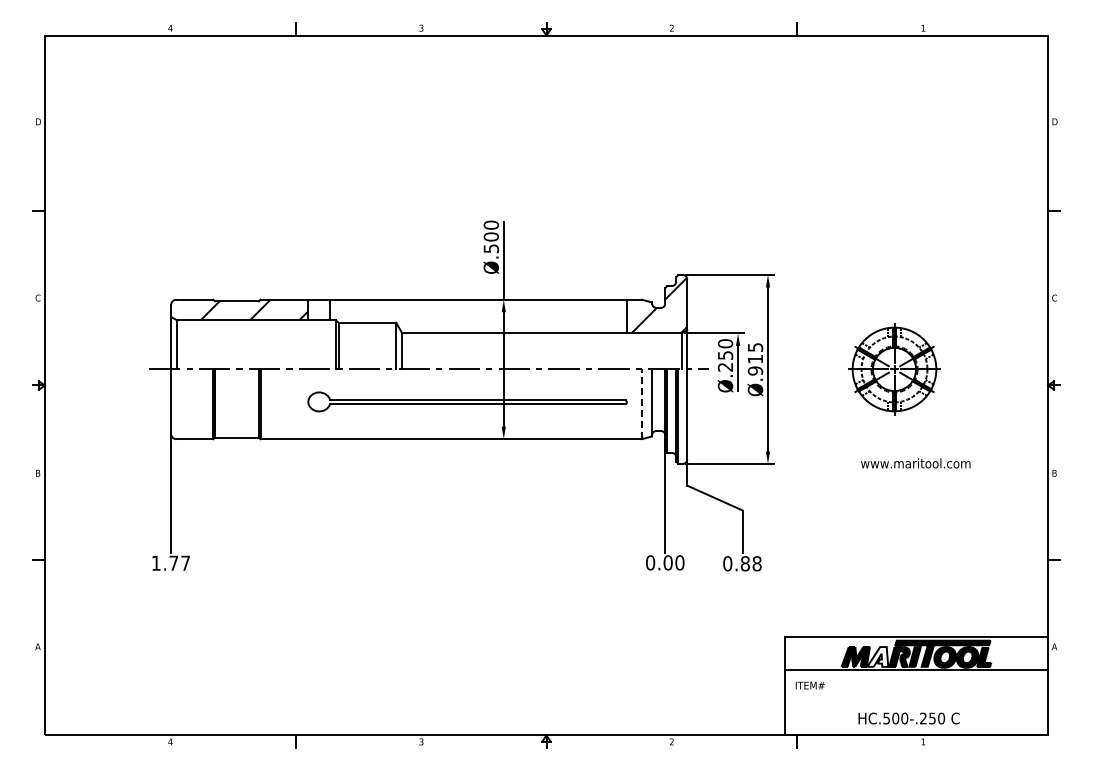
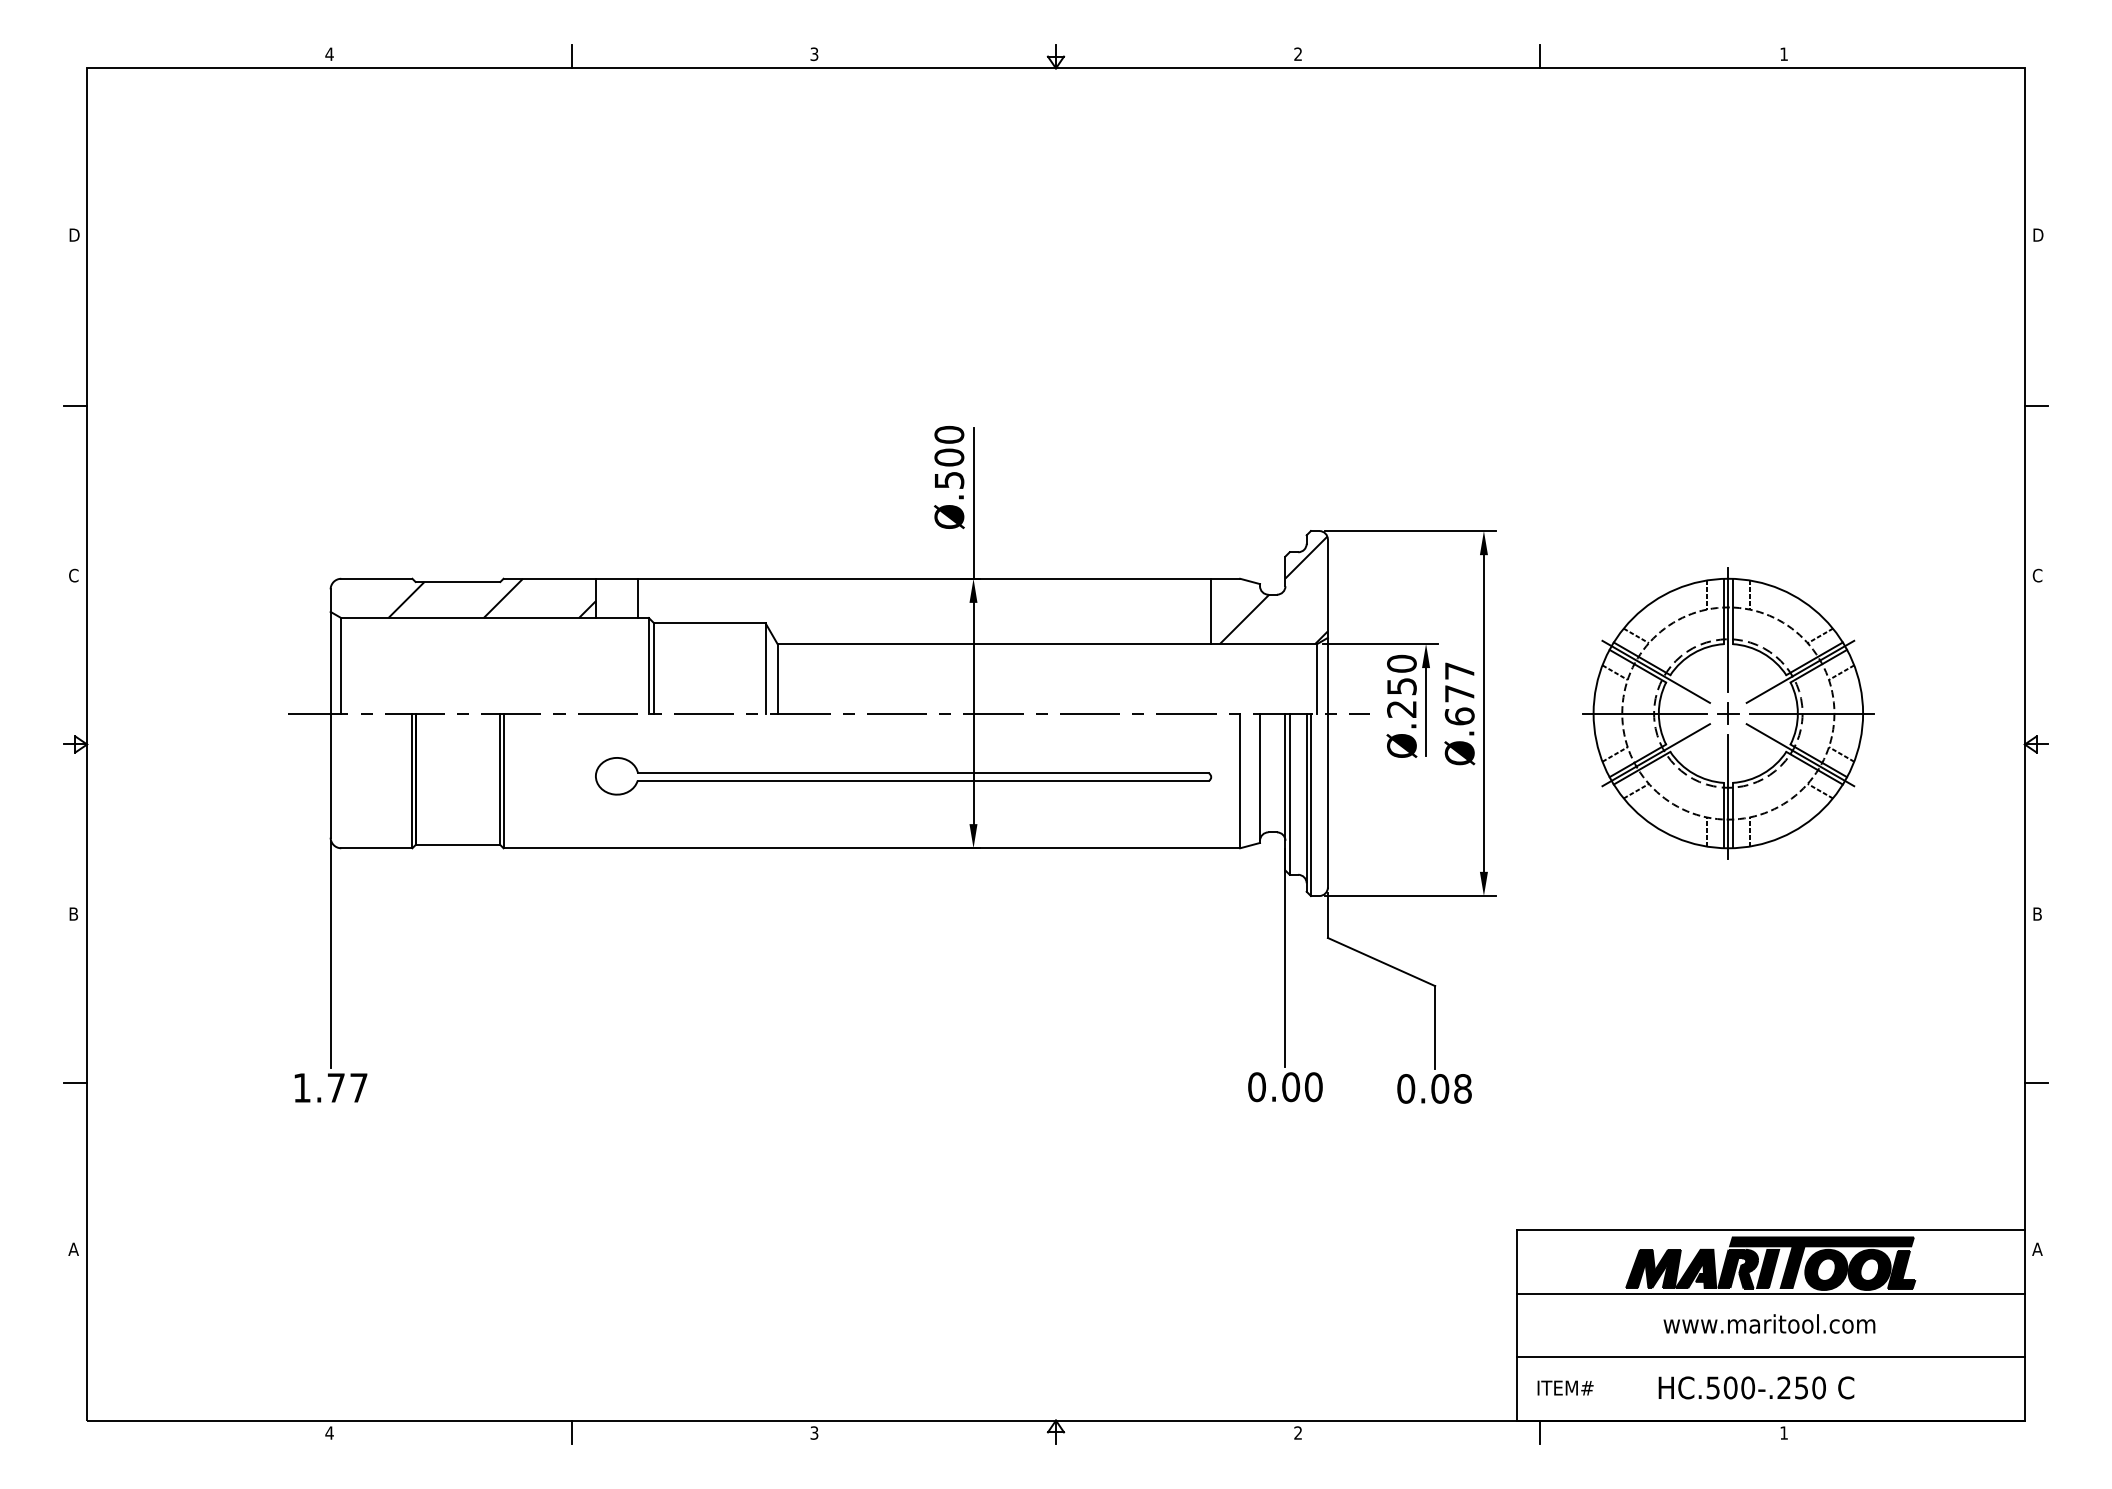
text: (755, 359) -> (1459, 694), Ø.915 -> Ø.677
part: (894, 369) -> (1728, 713), size x1.67
line: (641, 404) -> (1239, 781), dashed -> solid
text: (915, 463) -> (1768, 1324), moved
text: (744, 563) -> (1438, 1088), 0.88 -> 0.08
fill: (877, 656) -> (1695, 1268), added
text: (809, 685) -> (1564, 1387), moved
line: (916, 702) -> (1770, 1356), added

